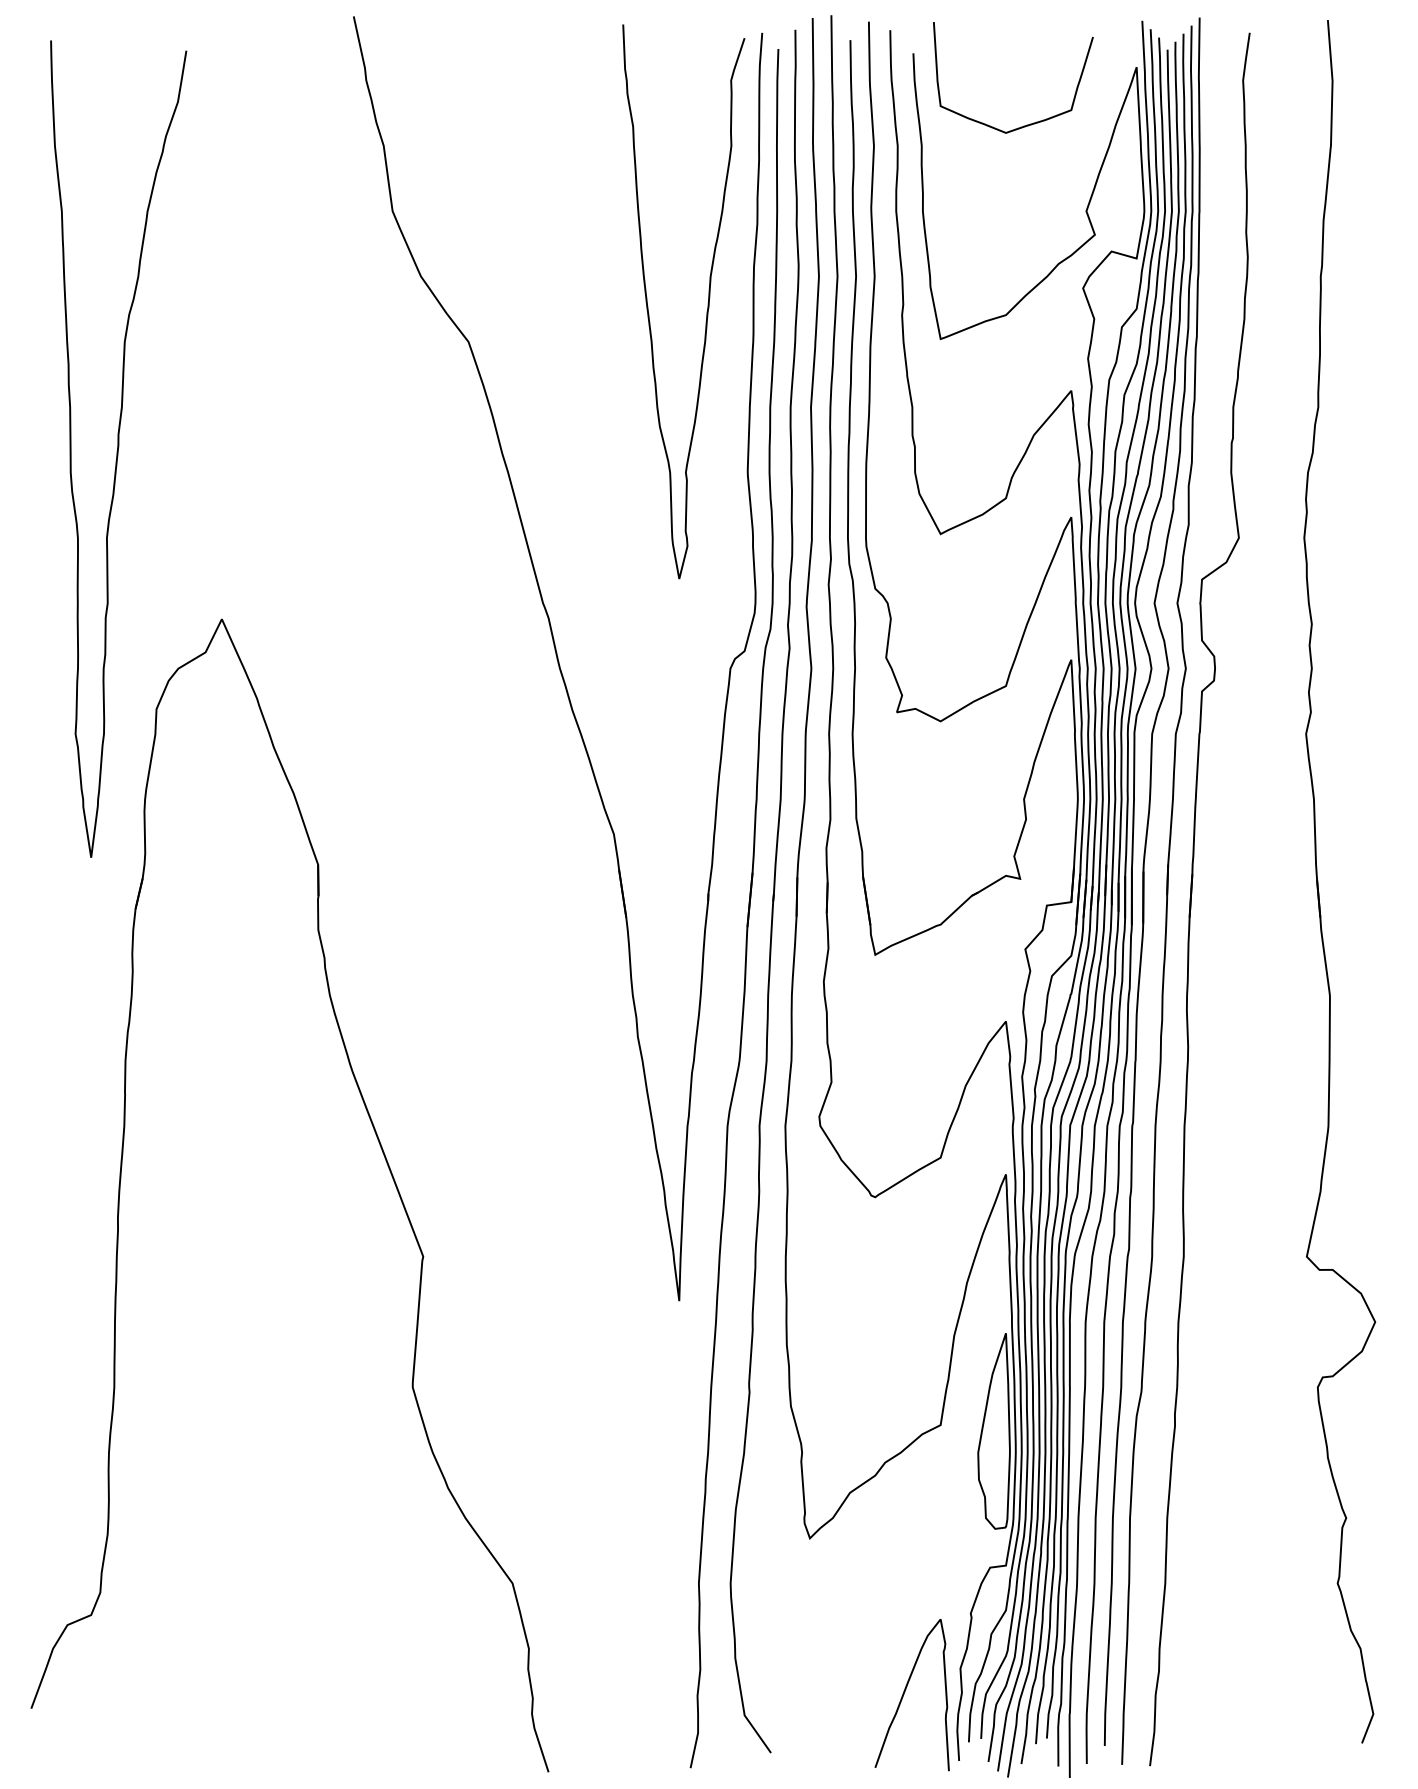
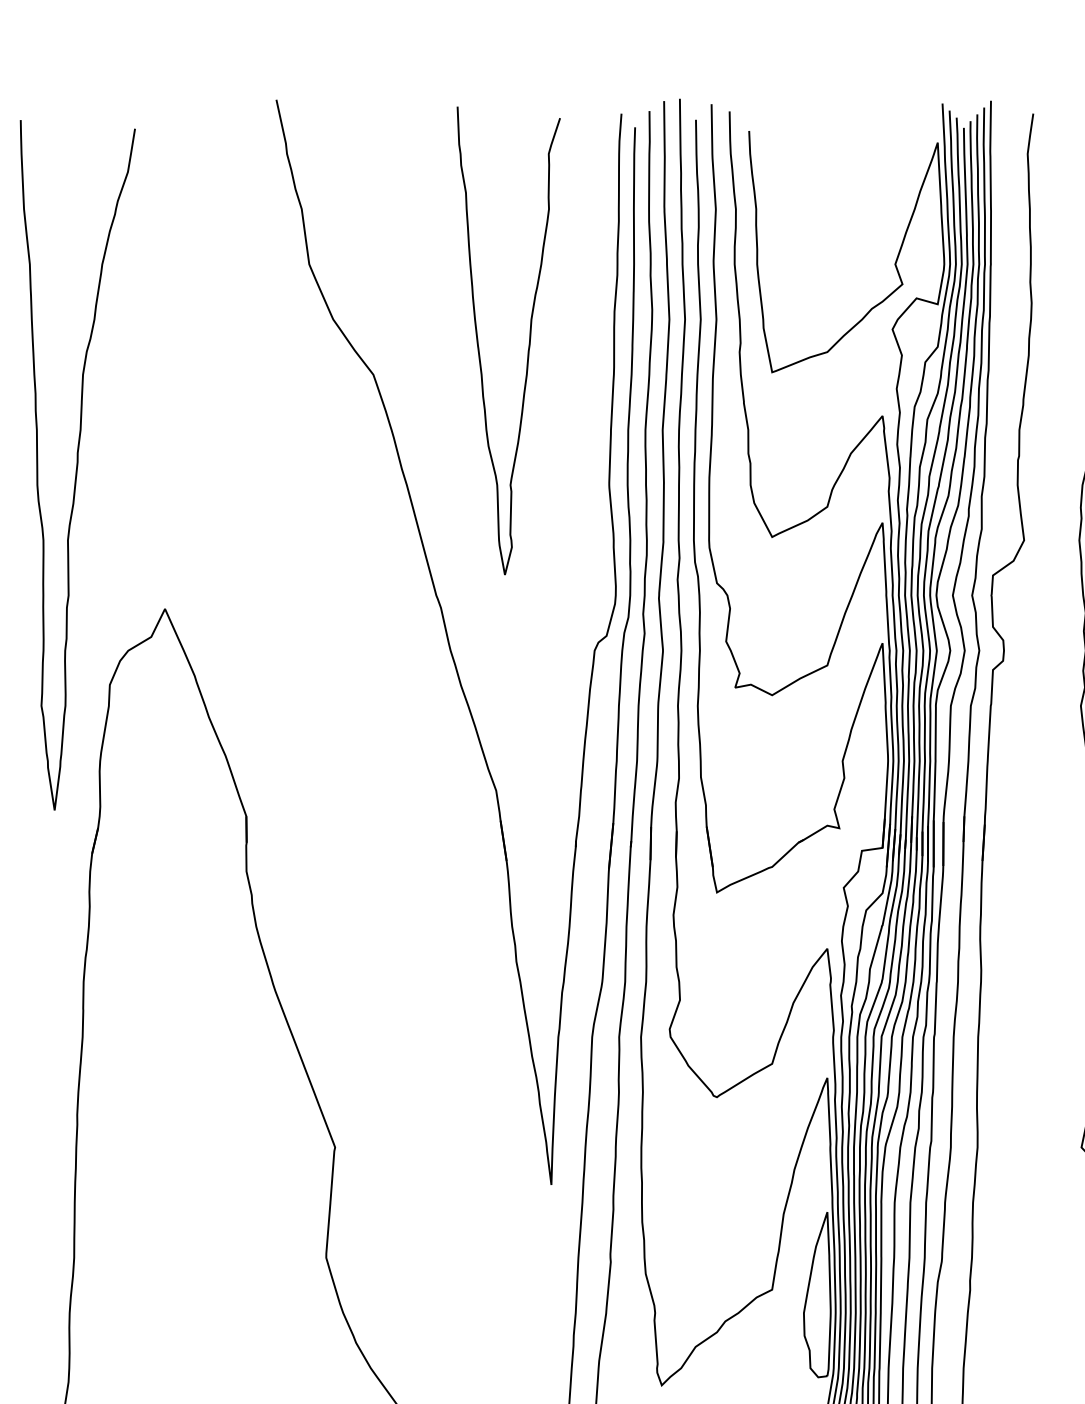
curve: (1030, 123) -> (848, 190), removed
curve: (707, 303) -> (528, 342), moved

